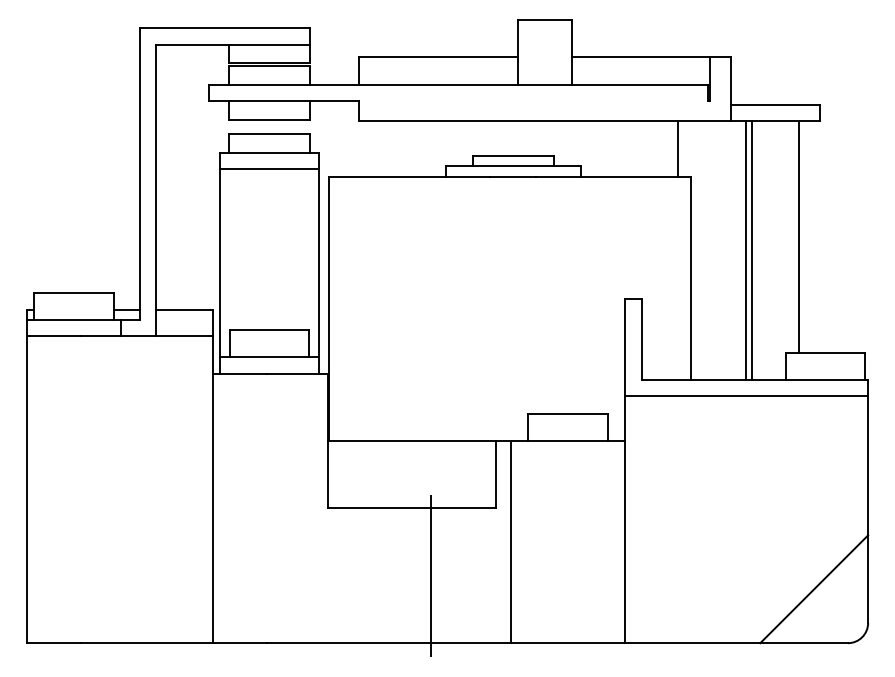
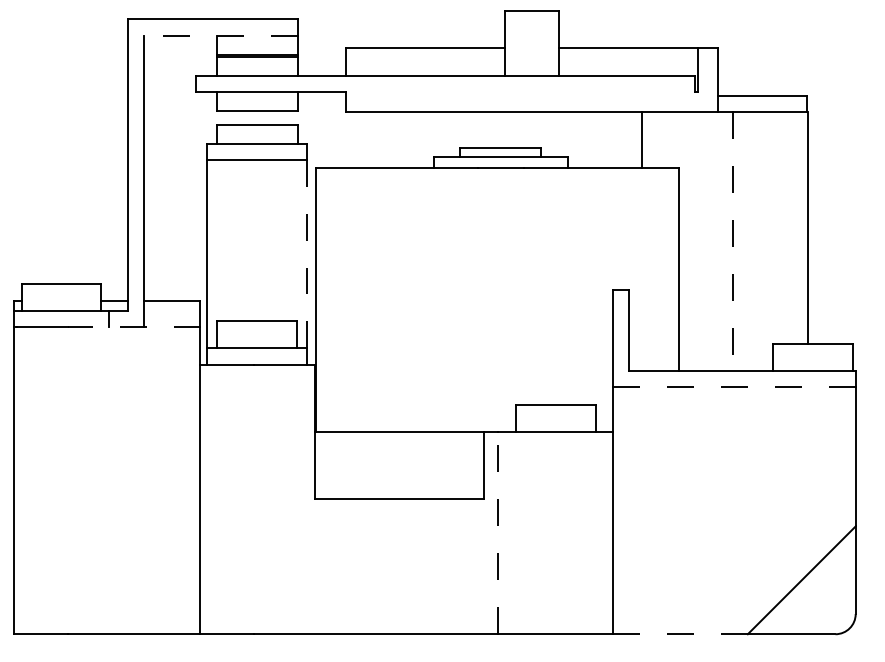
line: (233, 44) -> (221, 35), solid -> dashed
line: (678, 148) -> (642, 139), moved
line: (798, 236) -> (808, 227), moved
line: (751, 250) -> (739, 241), removed
line: (745, 251) -> (733, 242), solid -> dashed
line: (319, 263) -> (307, 254), solid -> dashed
line: (146, 335) -> (134, 326), solid -> dashed
line: (747, 395) -> (735, 386), solid -> dashed
line: (510, 541) -> (498, 532), solid -> dashed
line: (431, 575) -> (419, 566), removed
line: (692, 643) -> (680, 634), solid -> dashed

